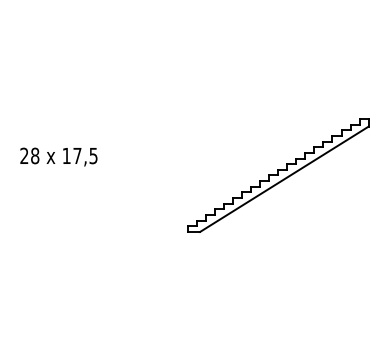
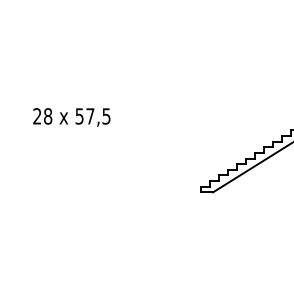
text: (66, 156) -> (79, 116), 17,5 -> 57,5

